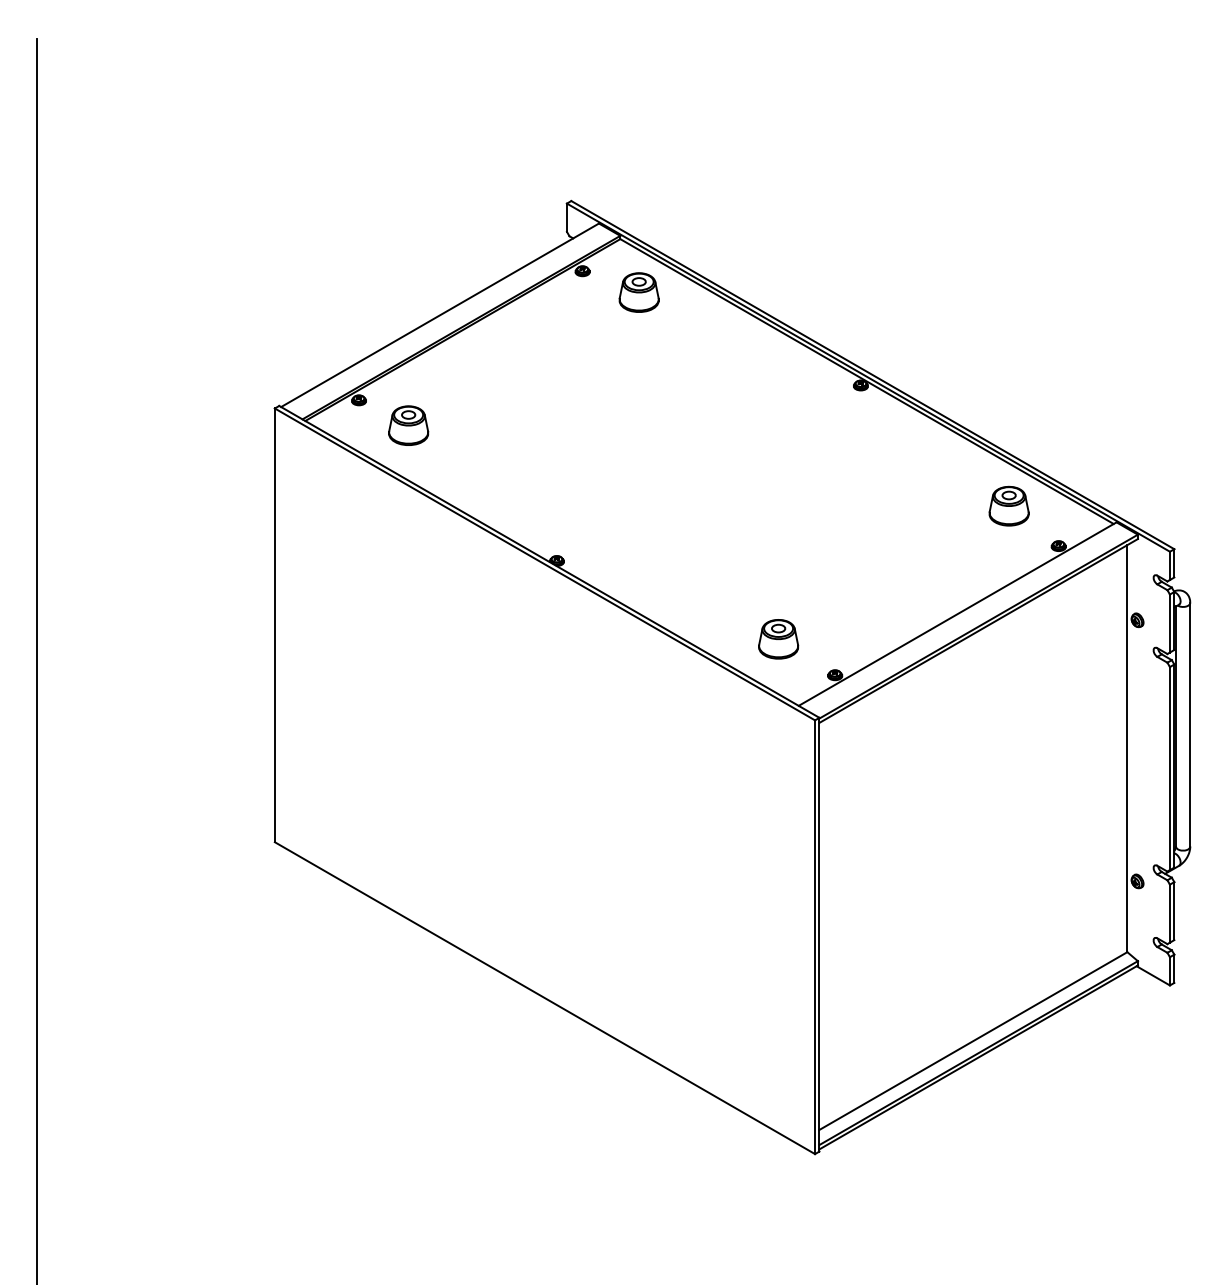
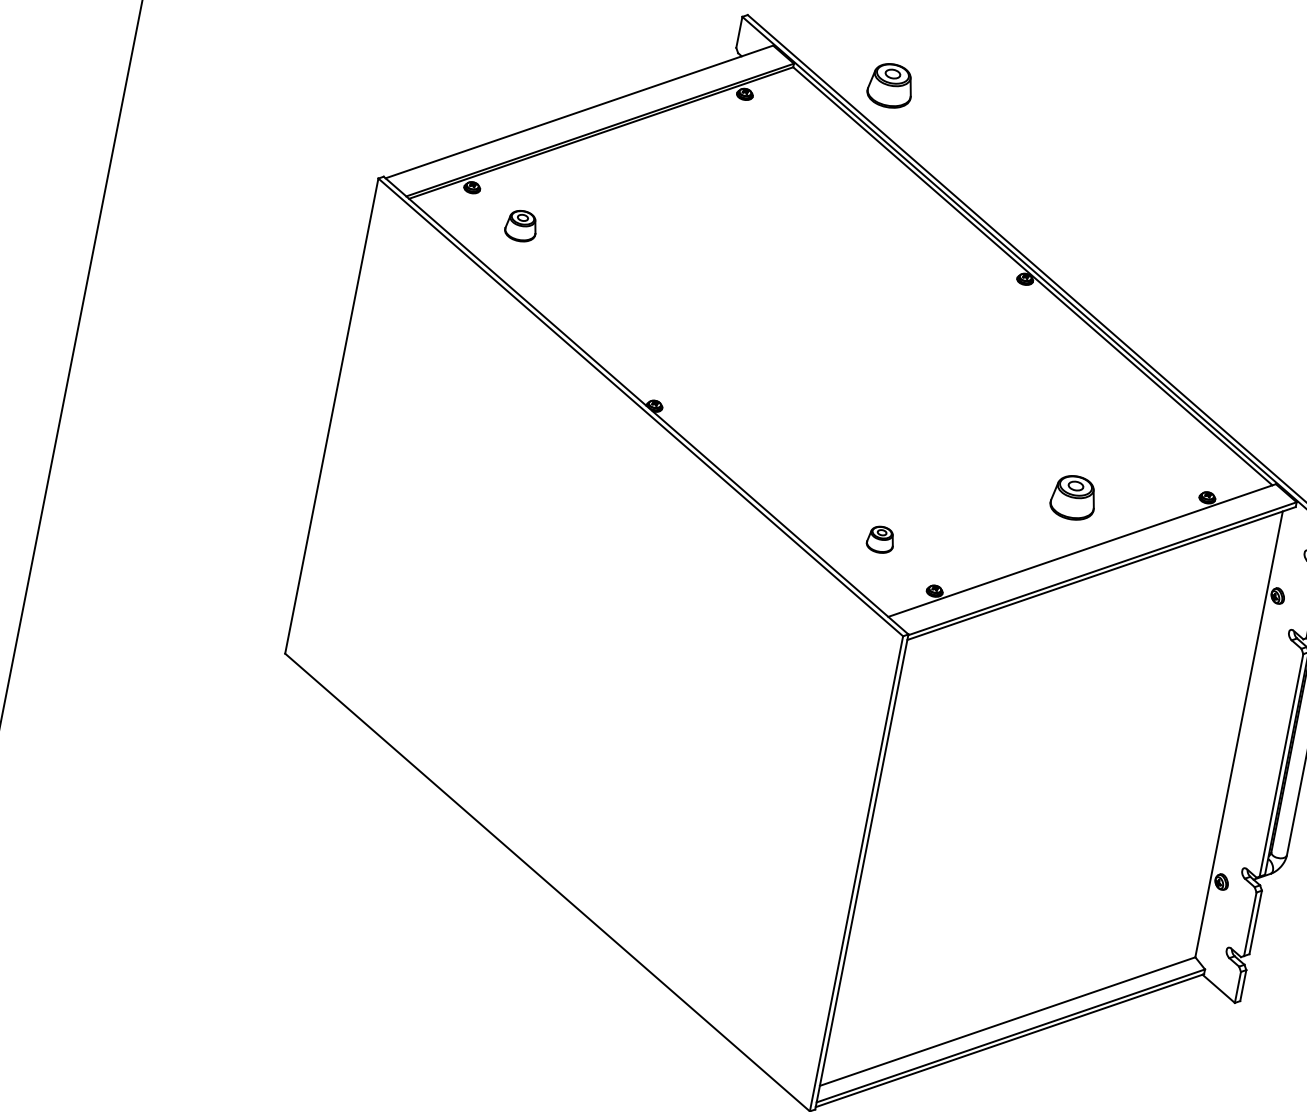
part: (638, 292) -> (889, 85), moved
part: (408, 425) -> (521, 225), size x0.7
part: (1008, 505) -> (1073, 496), moved
part: (778, 639) -> (880, 539), size x0.6

